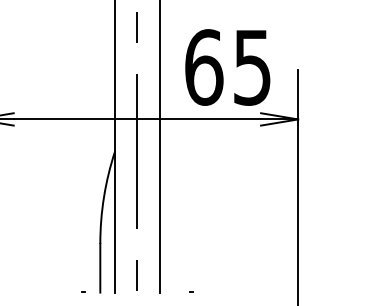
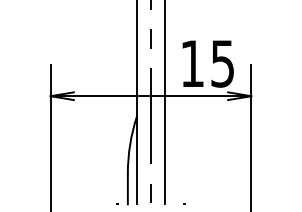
text: (203, 66) -> (192, 63), 65 -> 15

